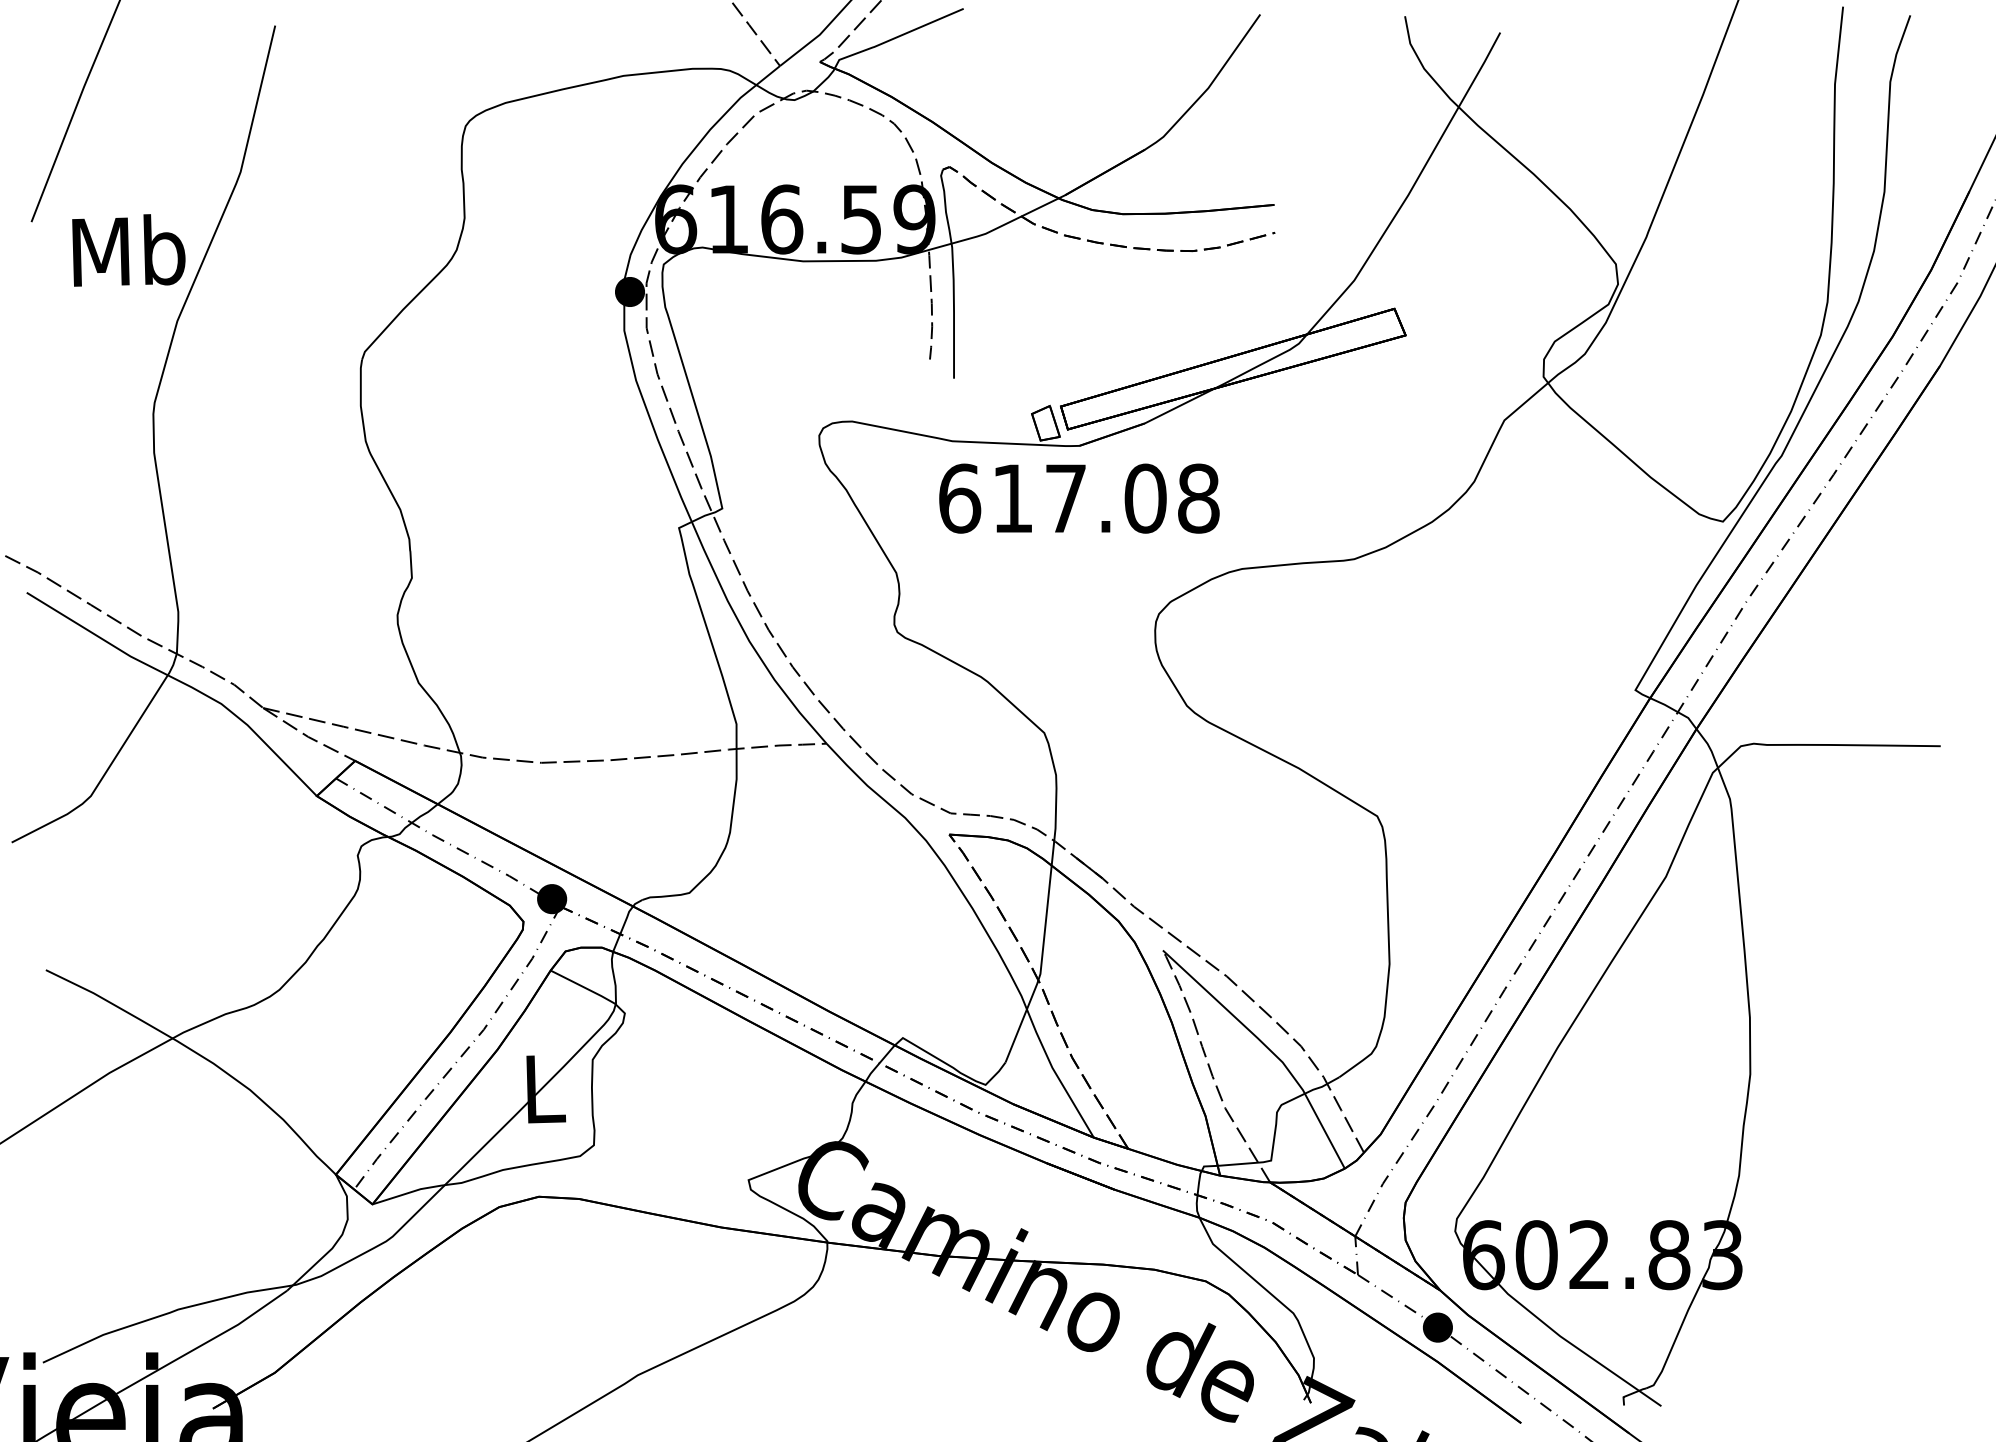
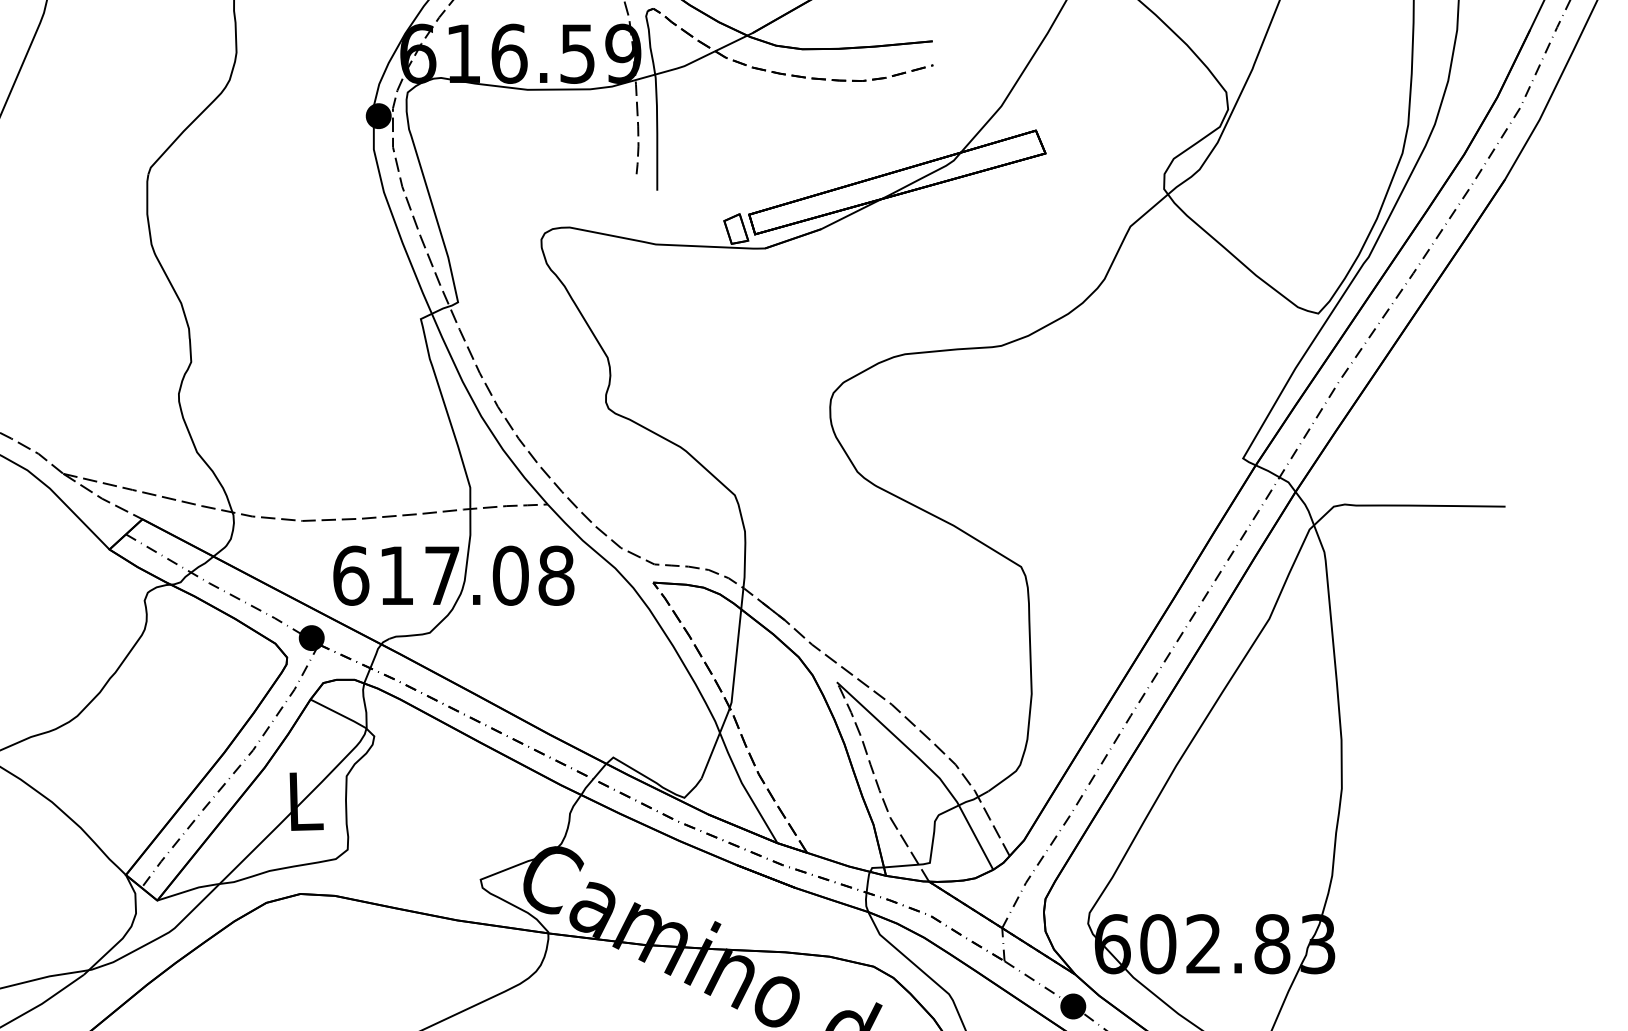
text: (1079, 498) -> (453, 575), moved

